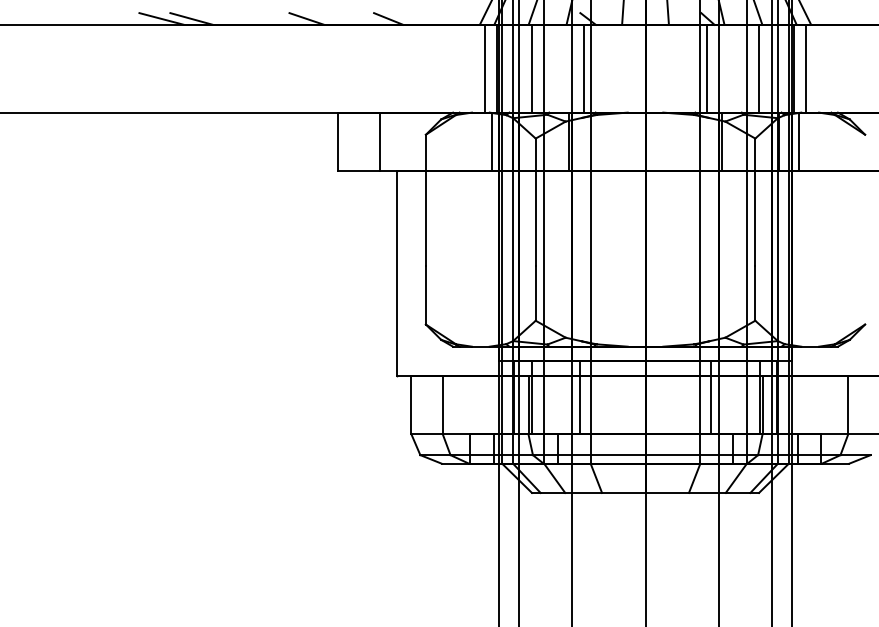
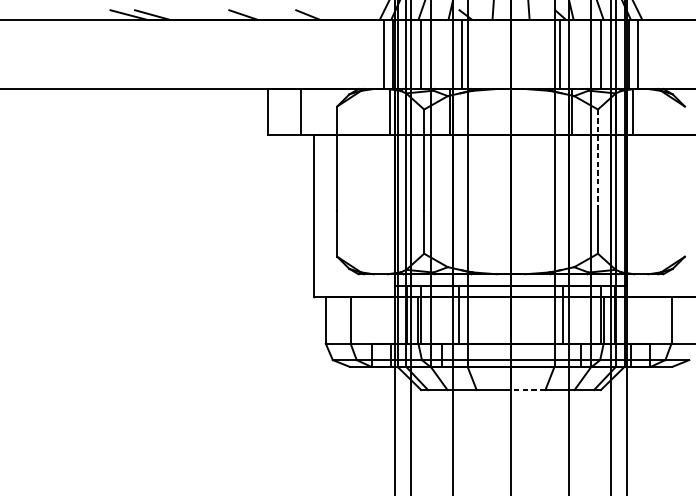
line: (755, 202) -> (598, 160), solid -> dashed
line: (667, 492) -> (528, 389), solid -> dashed

